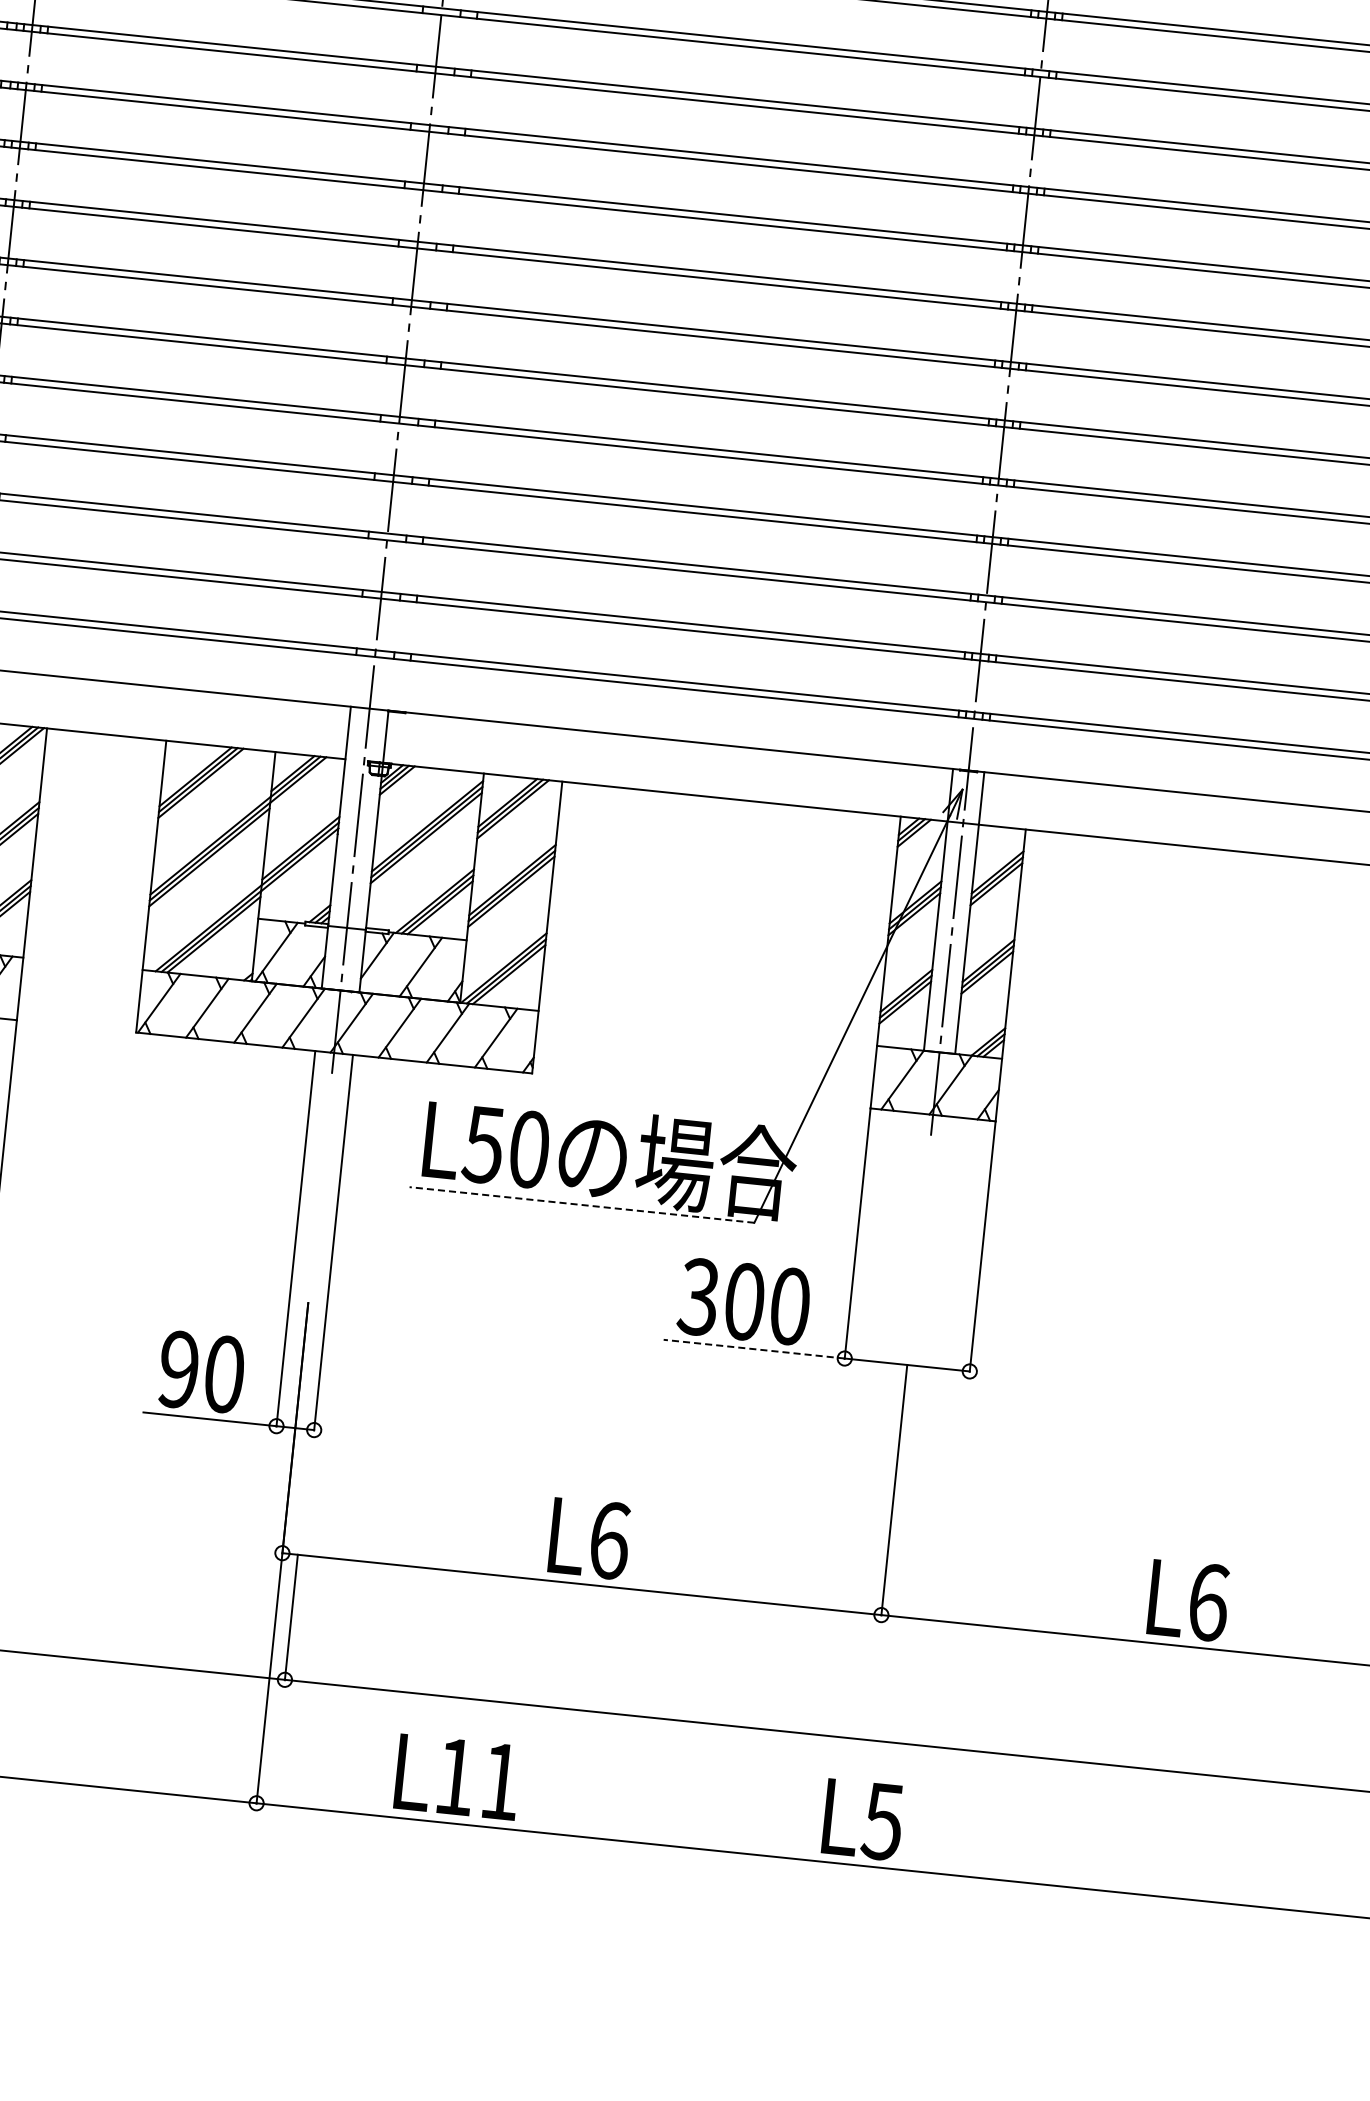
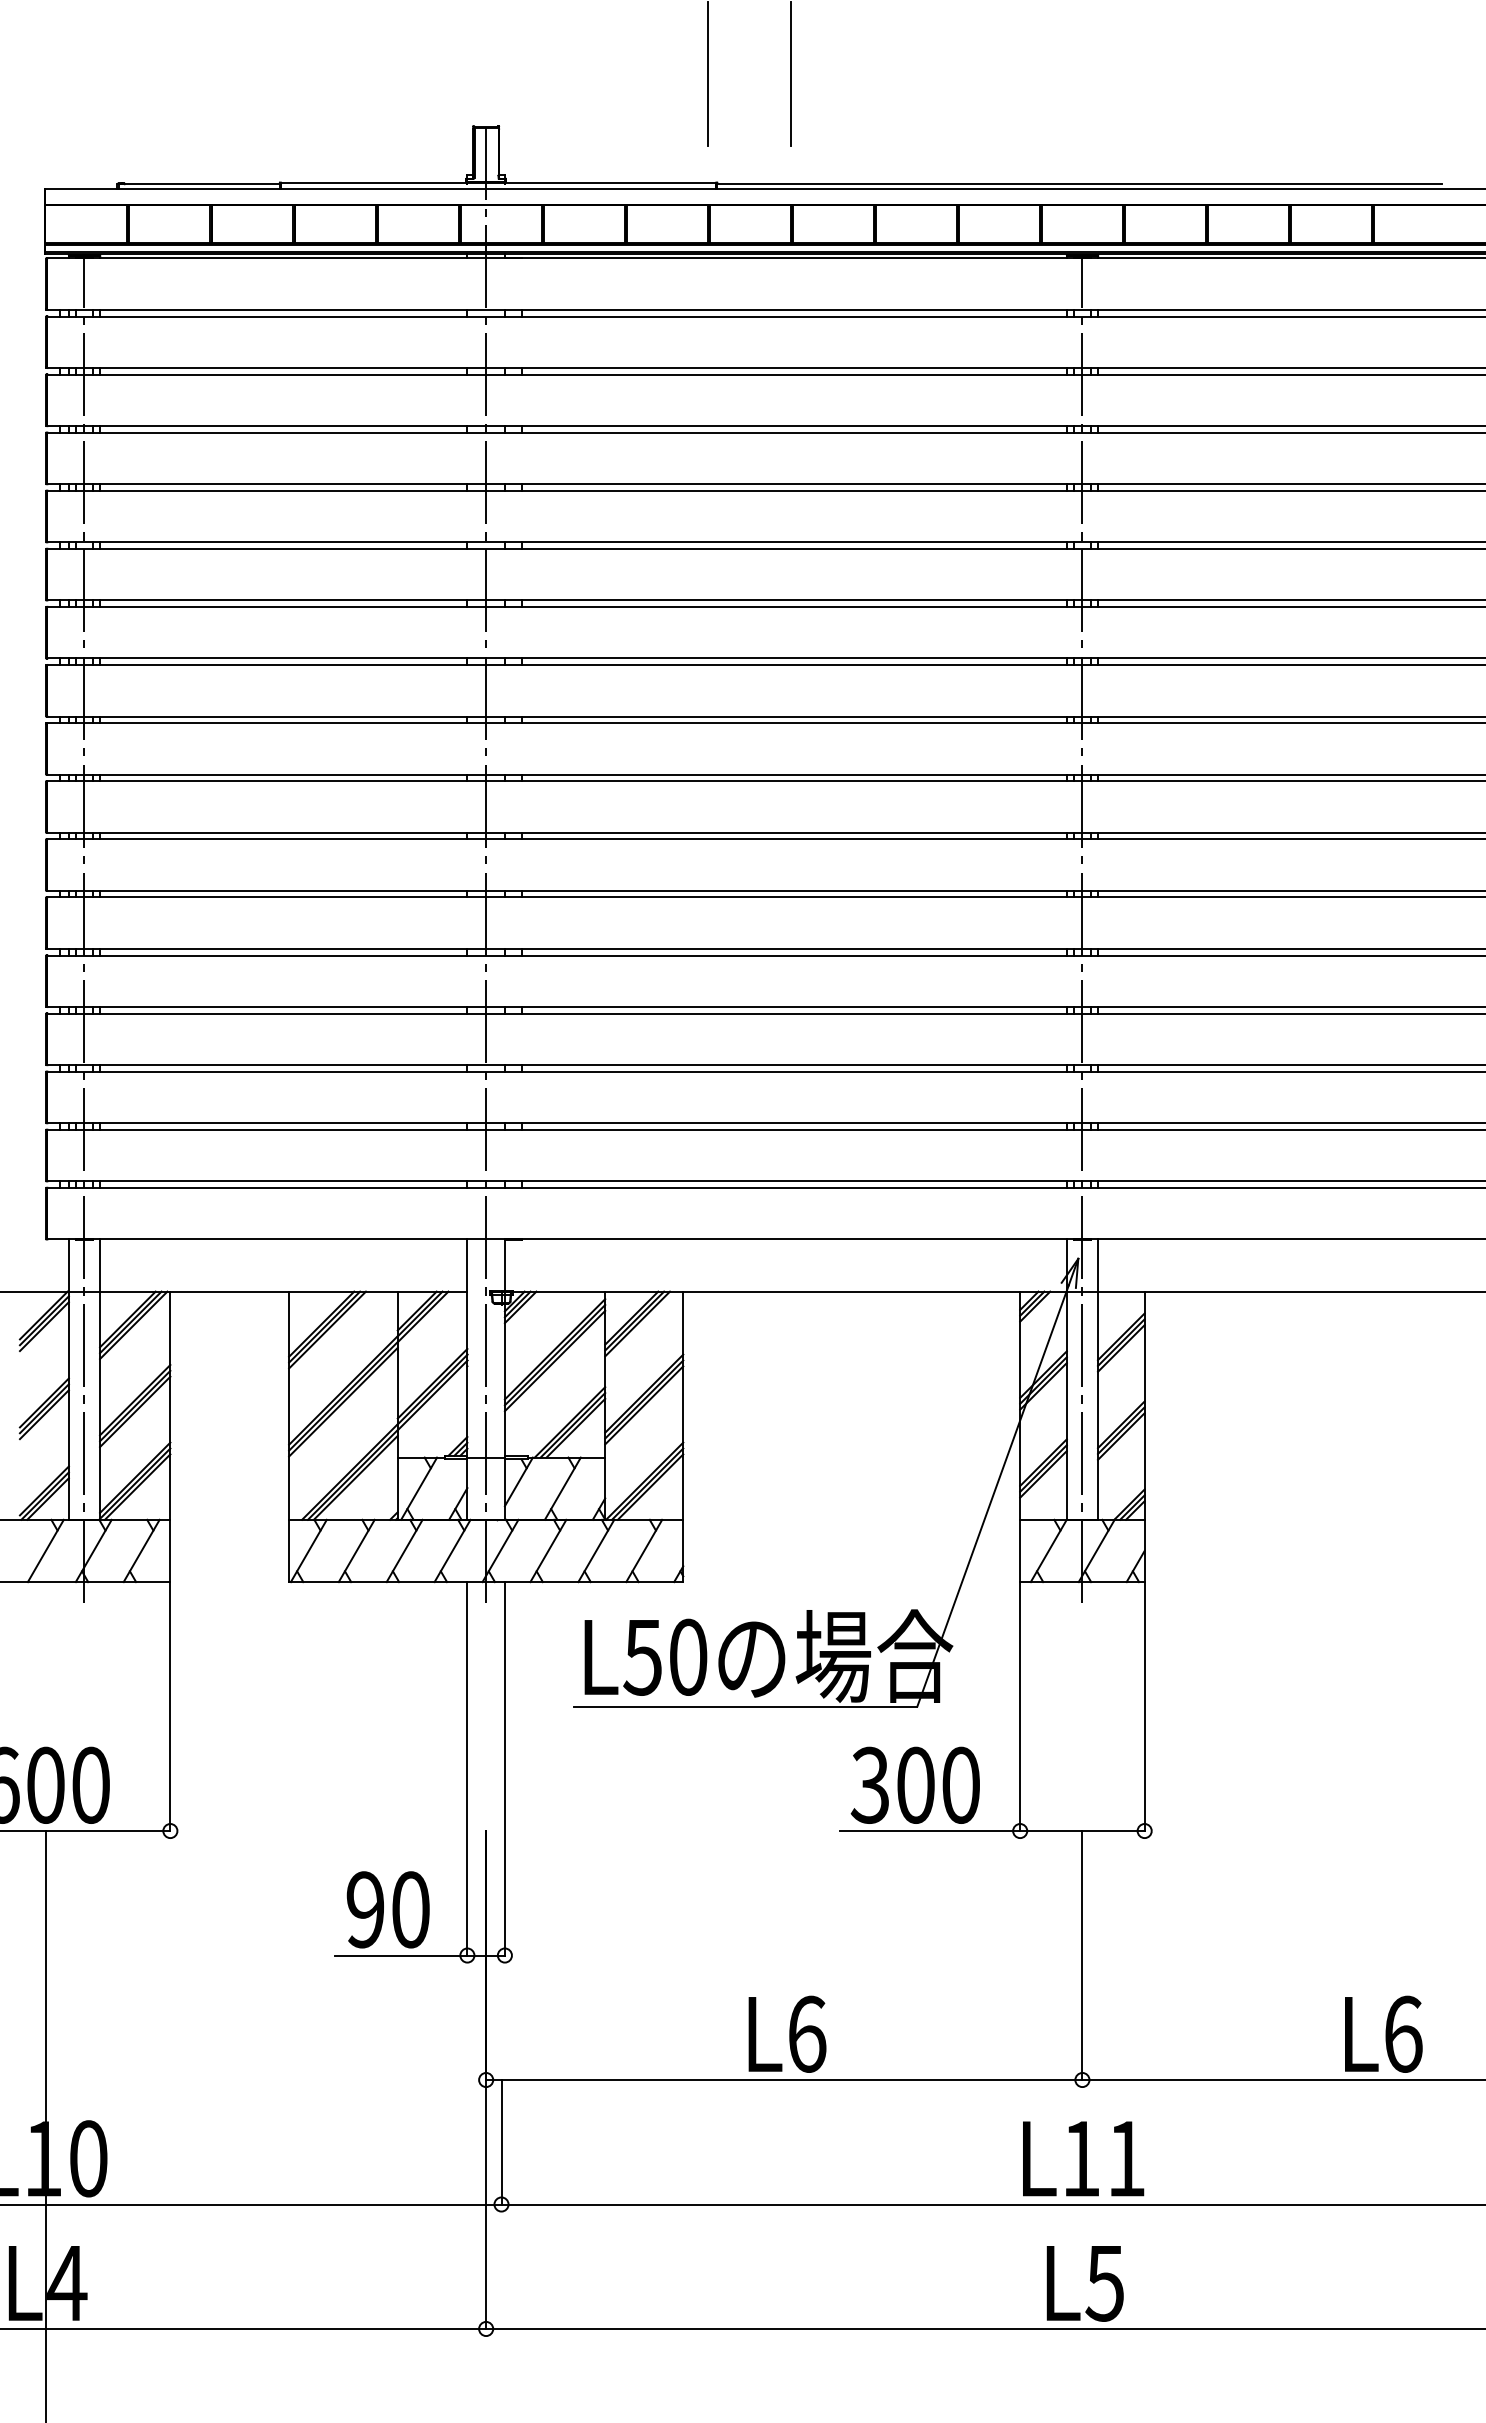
line: (581, 1204) -> (745, 1706), dashed -> solid
line: (753, 1349) -> (929, 1831), dashed -> solid
text: (457, 1776) -> (1083, 2158), moved

